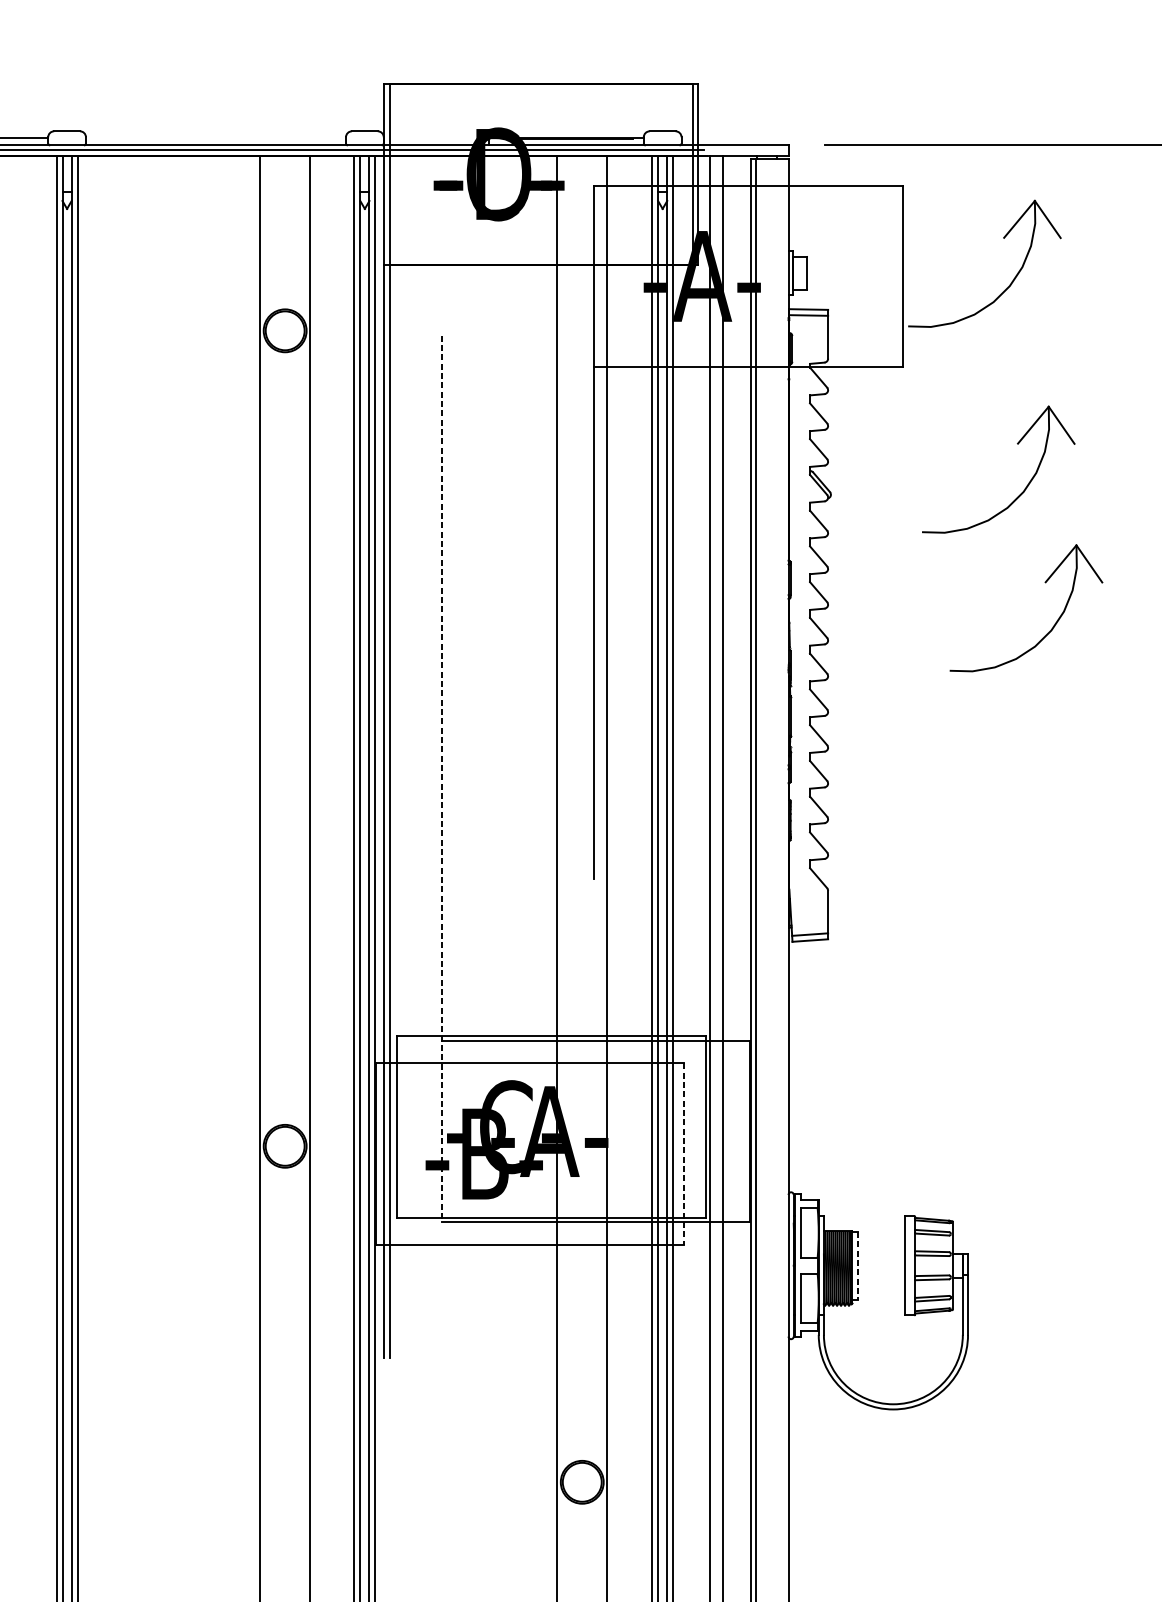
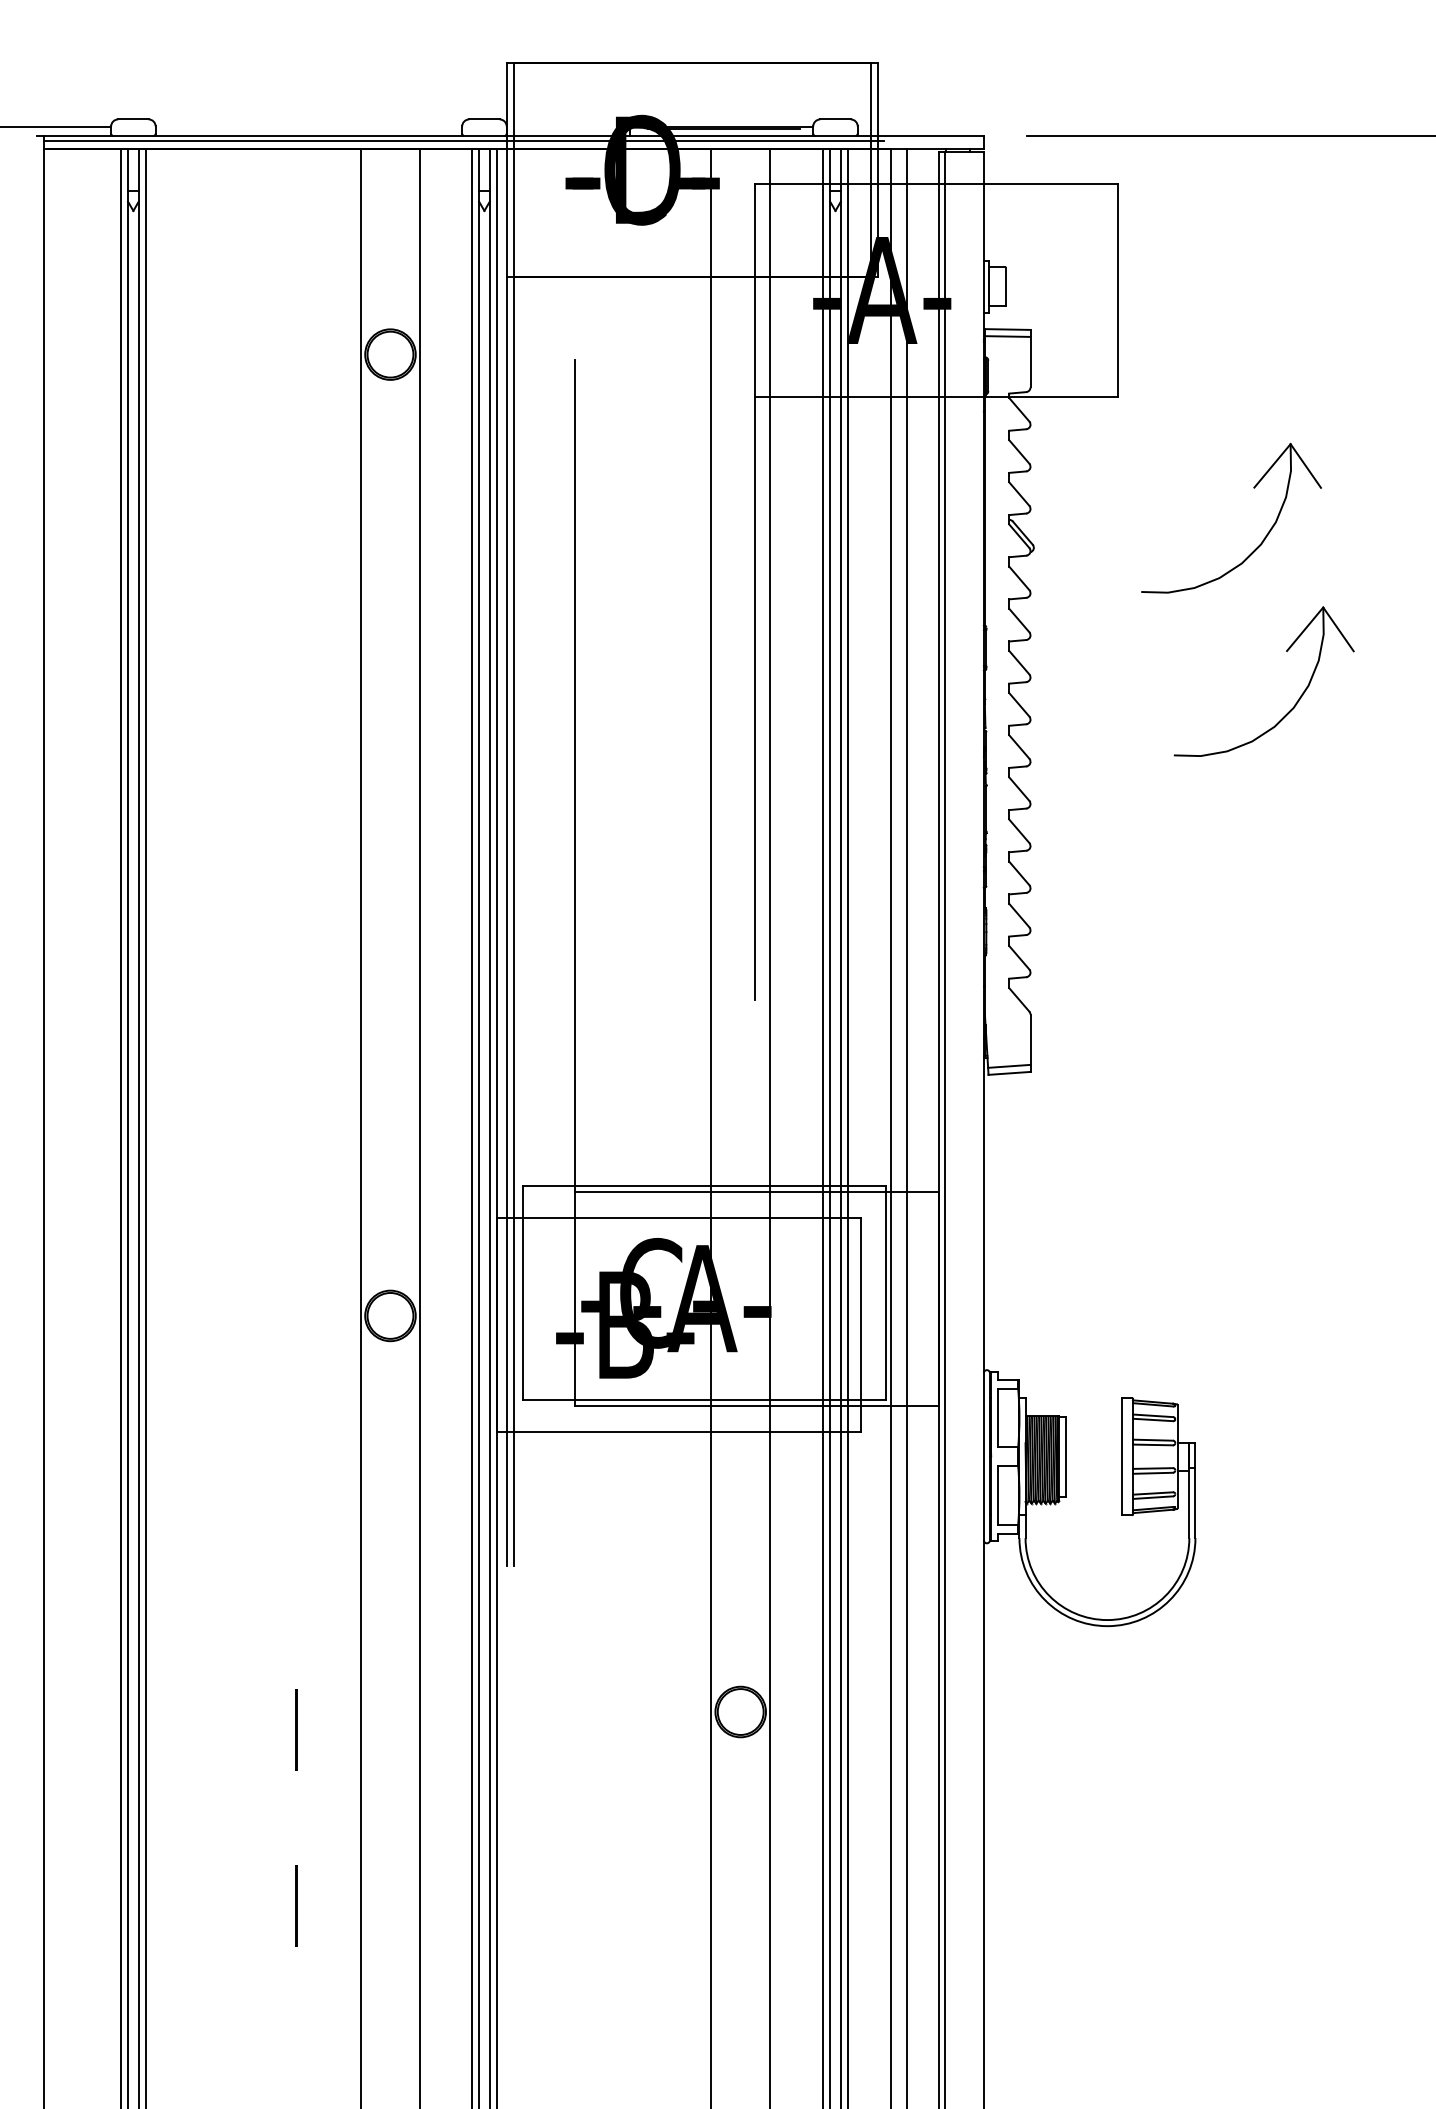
part: (1003, 238) -> (1237, 245), removed
line: (441, 779) -> (574, 883), dashed -> solid
line: (684, 1154) -> (861, 1325), dashed -> solid
line: (858, 1265) -> (1066, 1456), dashed -> solid
line: (205, 1497) -> (296, 1729), added

